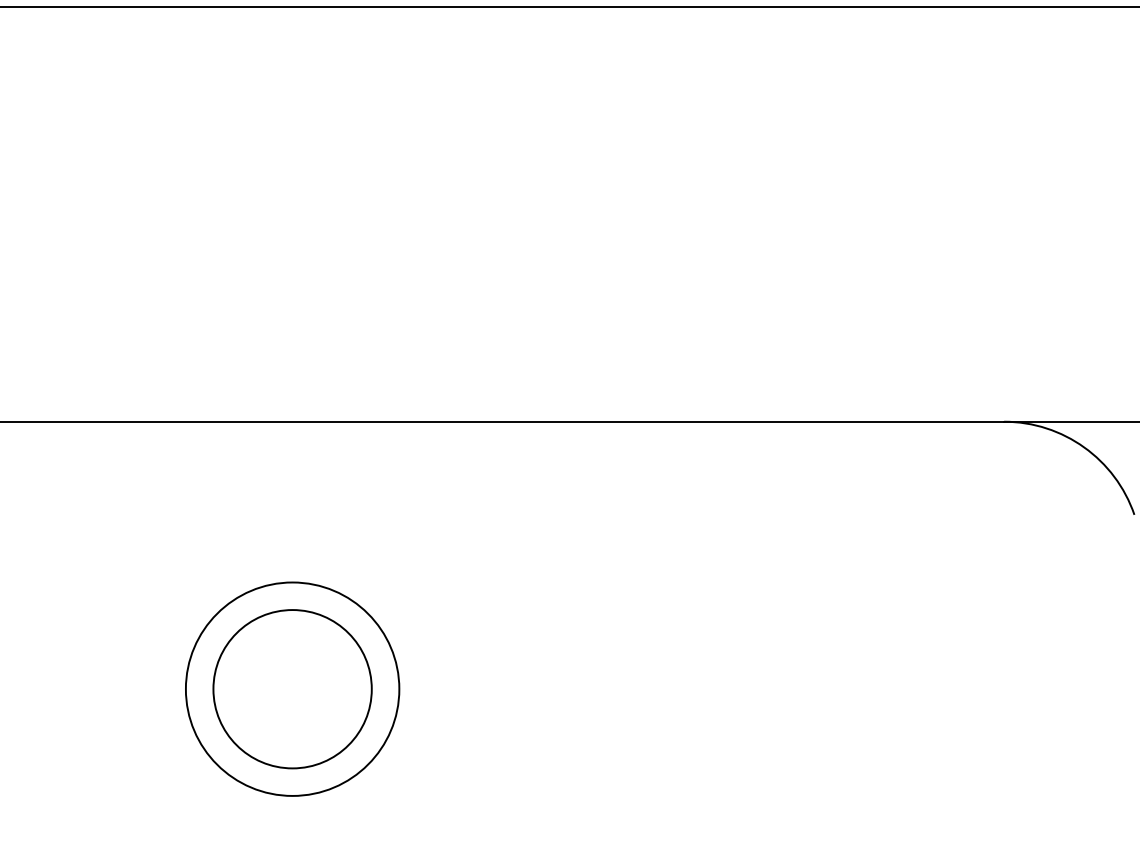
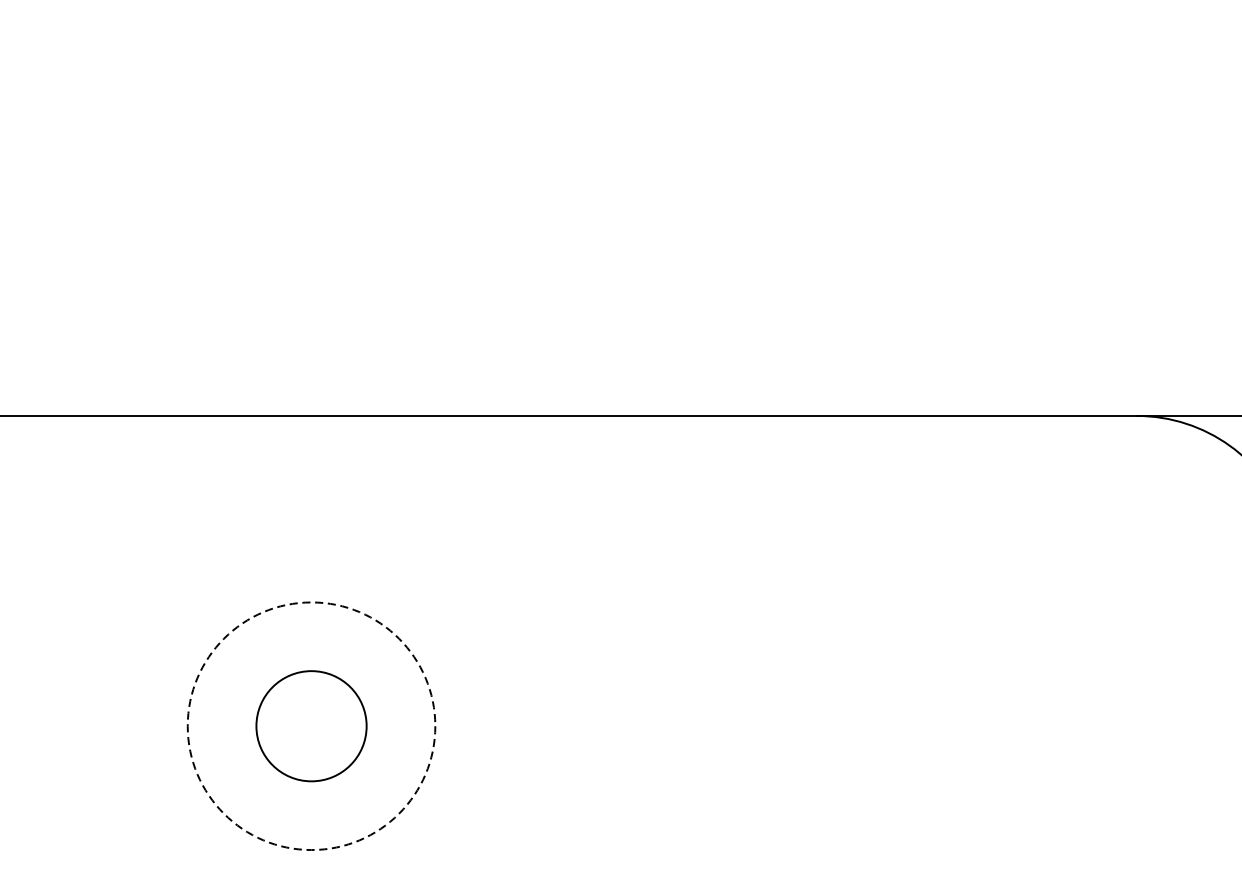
circle: (292, 688) -> (311, 725), solid -> dashed
circle: (292, 689) -> (311, 726), size x0.6

